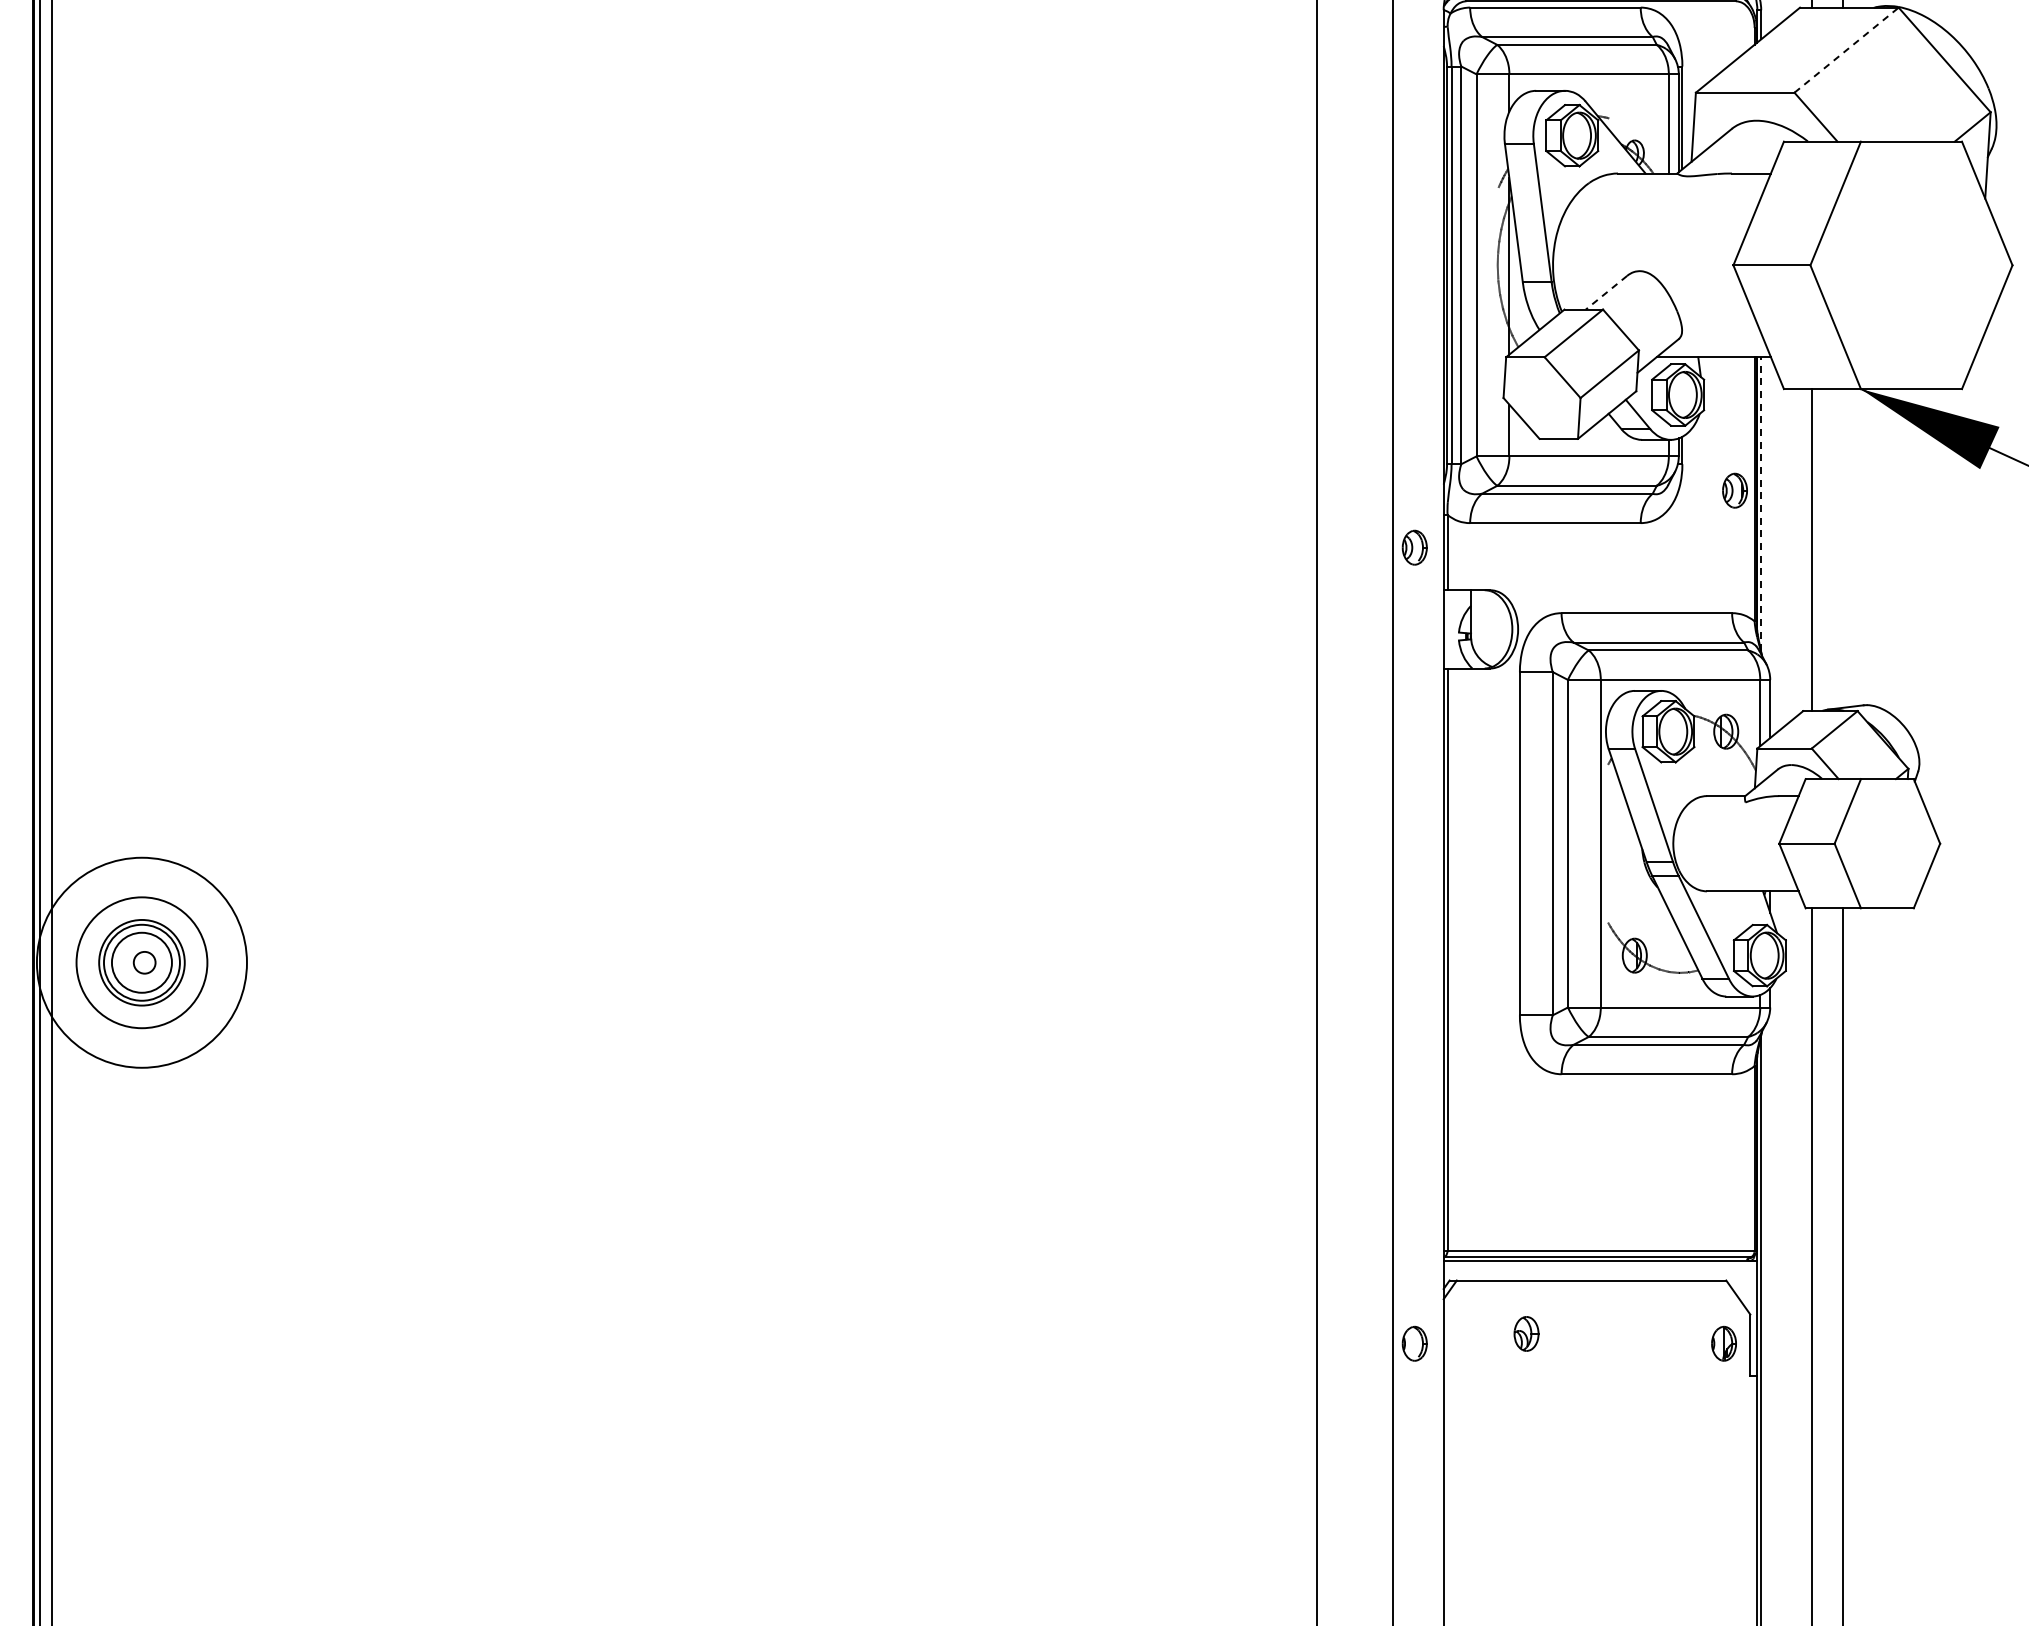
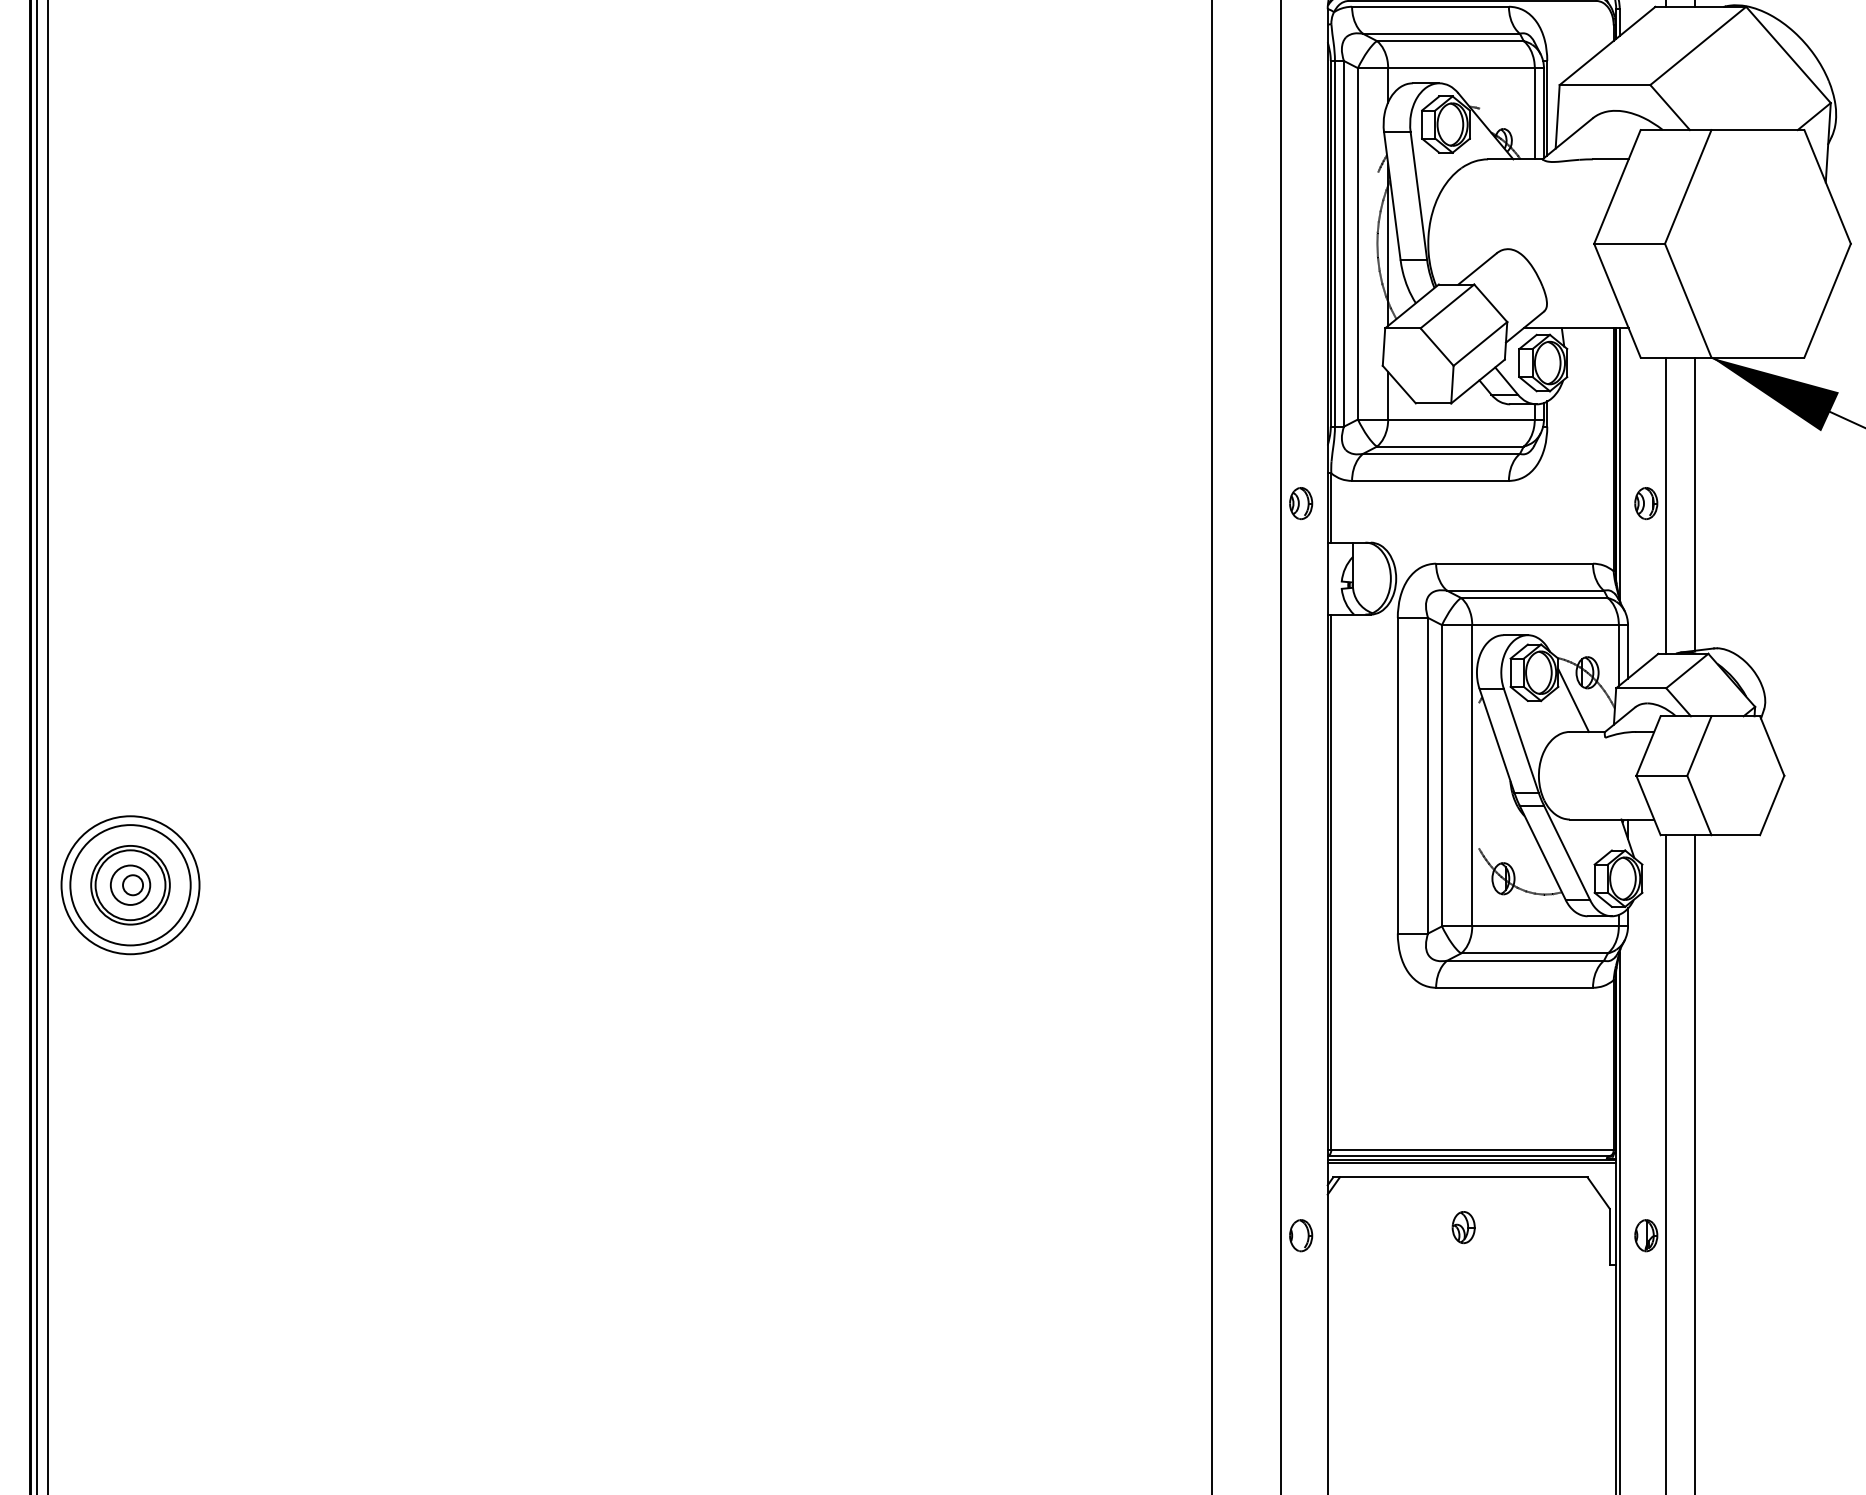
line: (1846, 49) -> (1698, 45), dashed -> solid
line: (1606, 292) -> (1477, 268), dashed -> solid
part: (1734, 490) -> (1645, 503), moved
line: (1761, 503) -> (1620, 462), dashed -> solid
line: (1842, 548) -> (1694, 504), added
line: (1710, 761) -> (1573, 700), added
circle: (141, 962) -> (130, 884), size x0.71
circle: (141, 962) -> (130, 884), size x0.71
line: (1600, 1264) -> (1471, 1162), added
part: (1526, 1333) -> (1463, 1227), moved
part: (1723, 1343) -> (1645, 1235), moved

